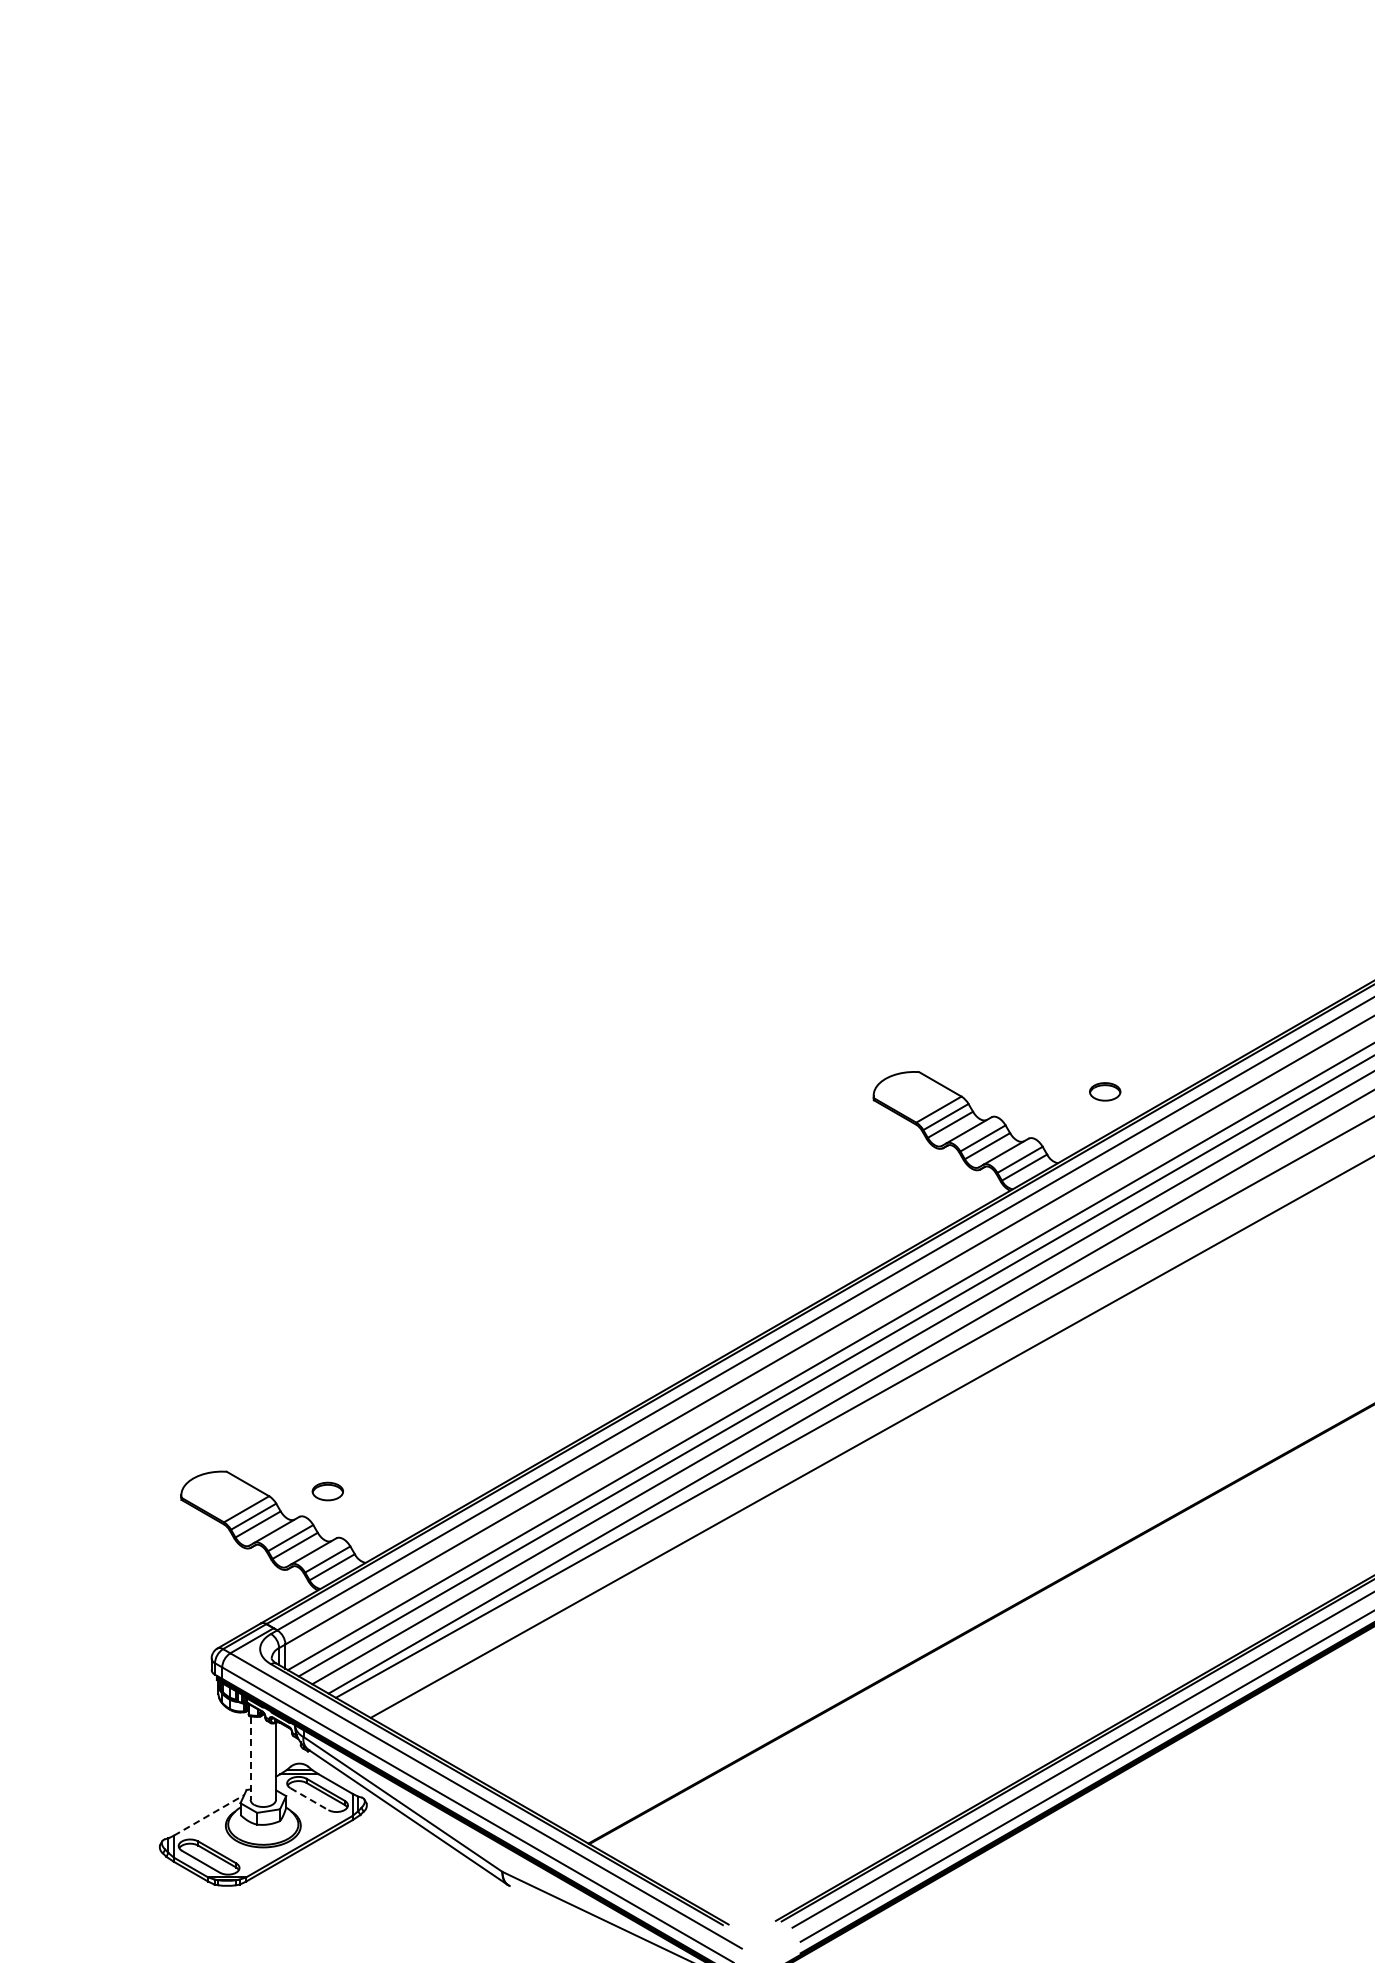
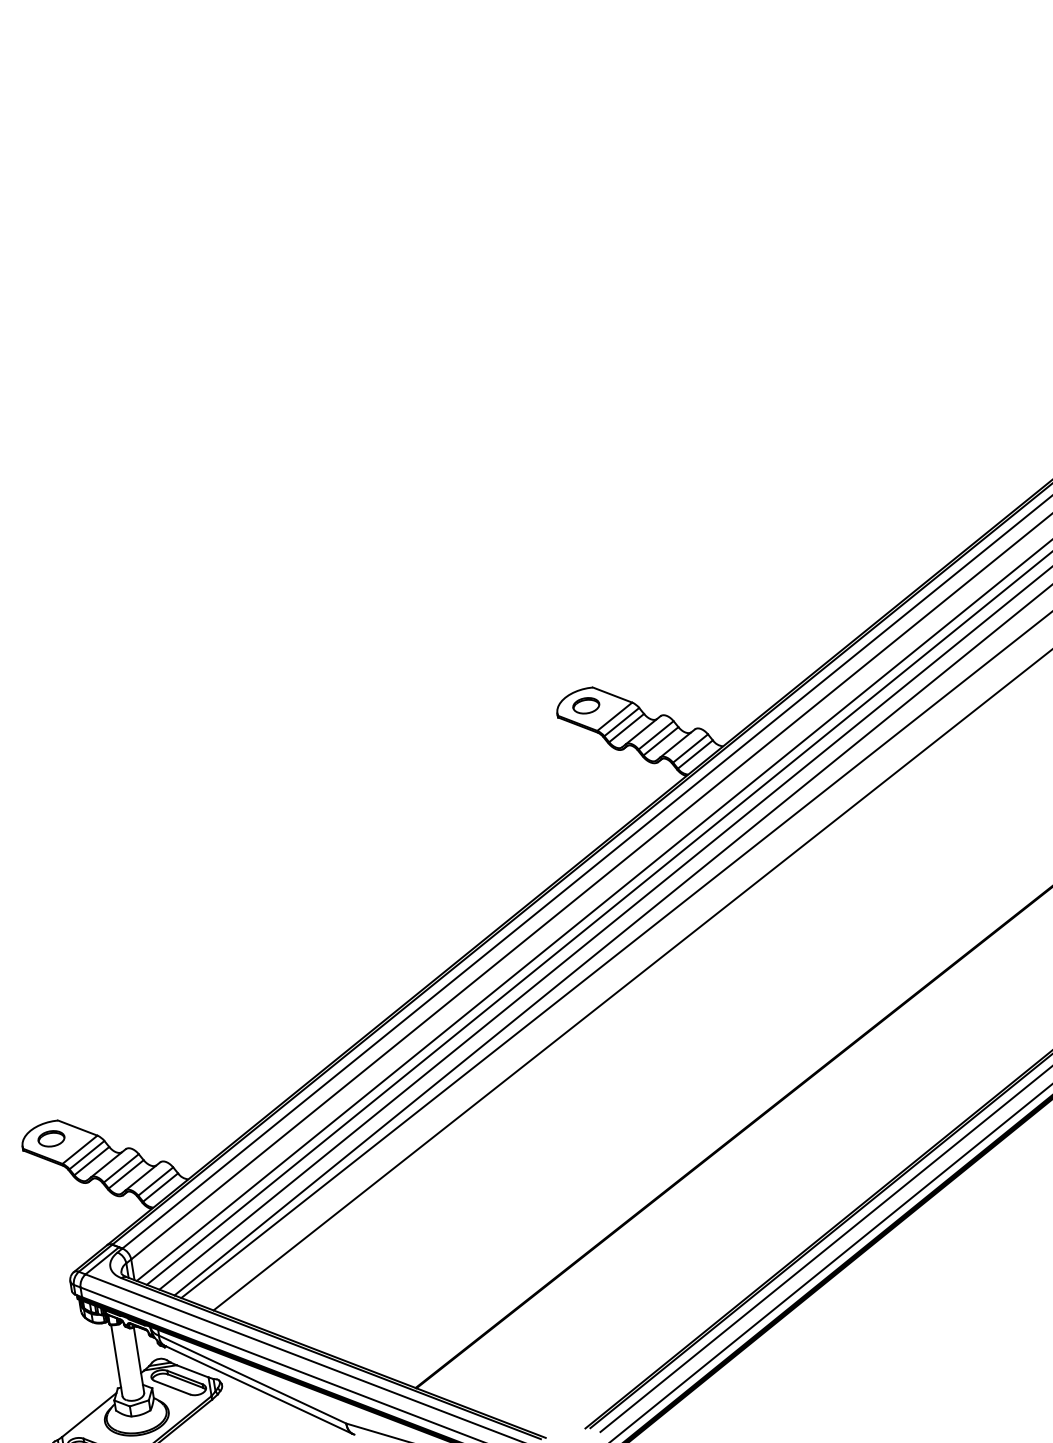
part: (1105, 1091) -> (586, 705), moved
part: (327, 1491) -> (51, 1138), moved
line: (250, 1758) -> (116, 1361), dashed -> solid
line: (309, 1799) -> (172, 1388), dashed -> solid
line: (209, 1815) -> (89, 1415), dashed -> solid

